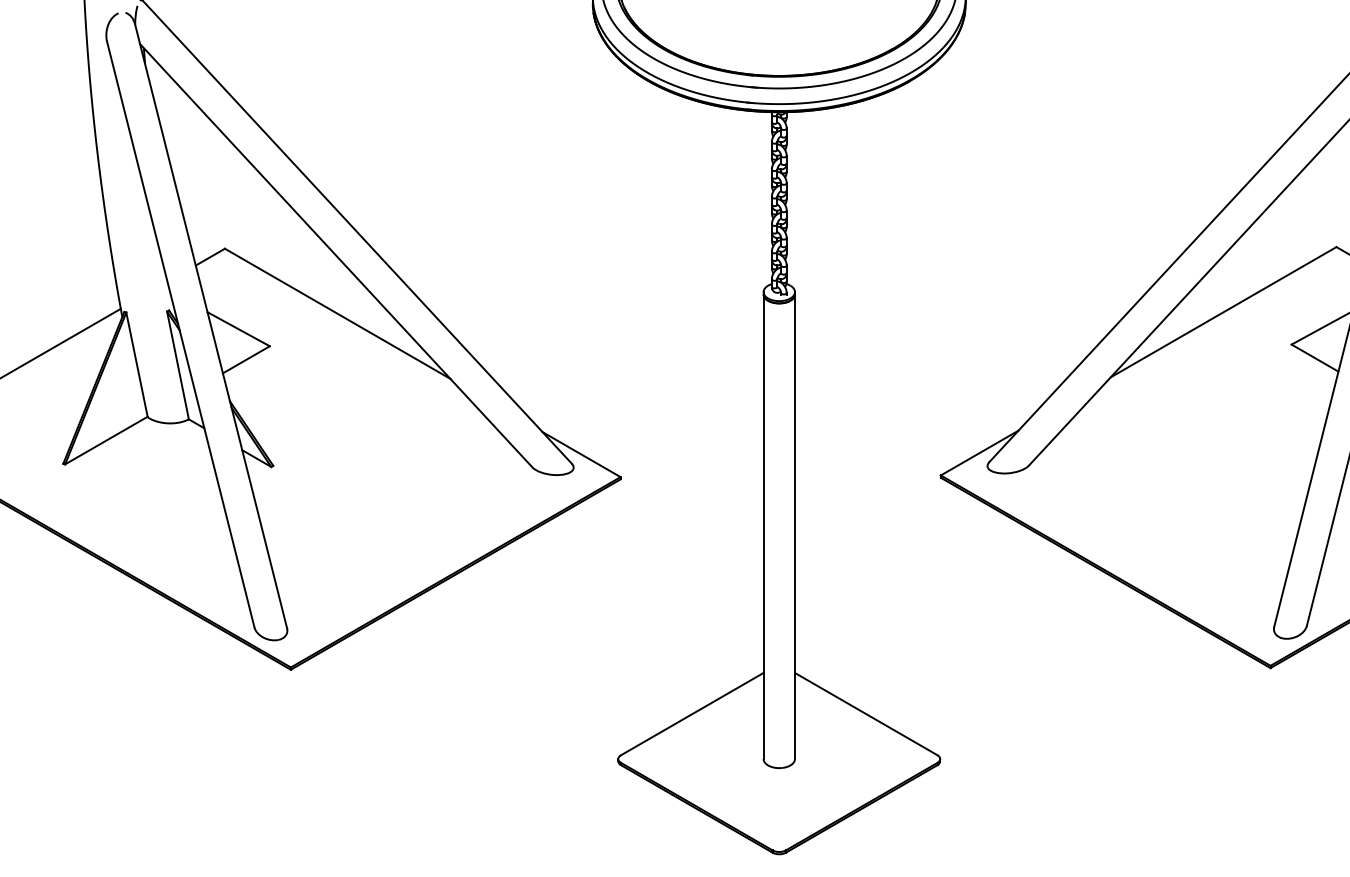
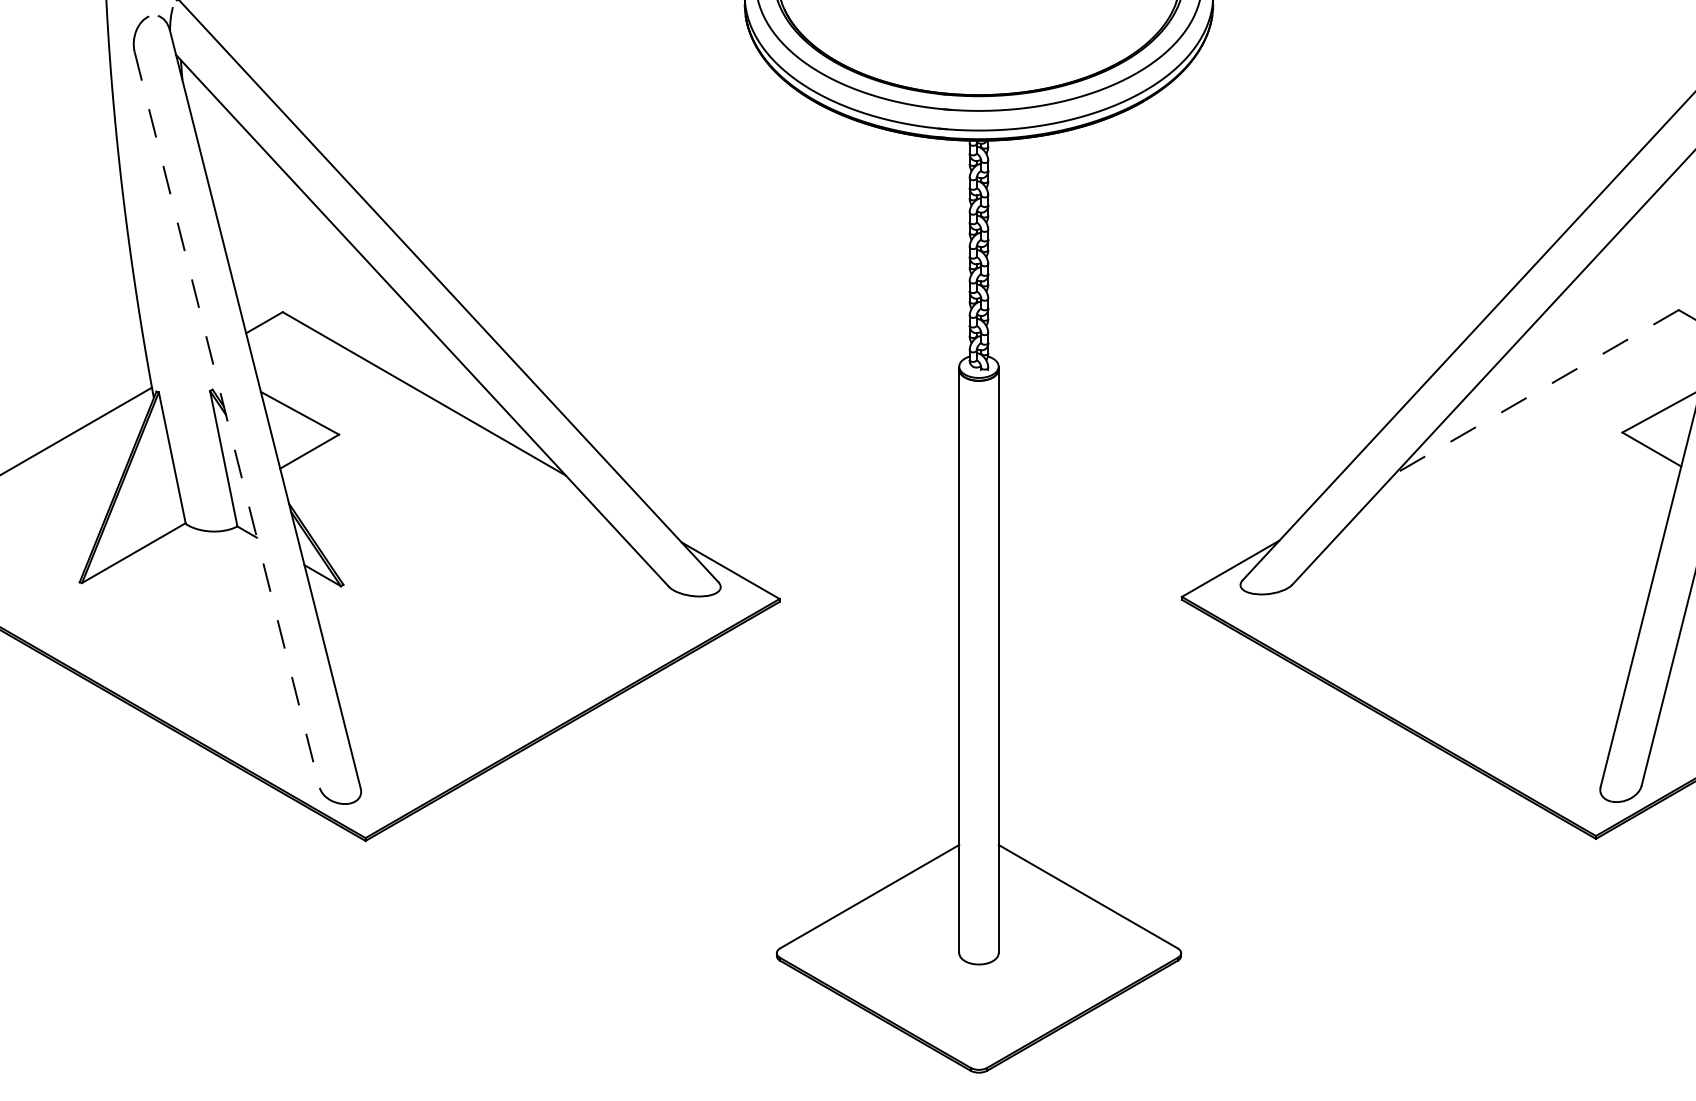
line: (1223, 311) -> (1536, 391), solid -> dashed
line: (180, 334) -> (227, 420), solid -> dashed

